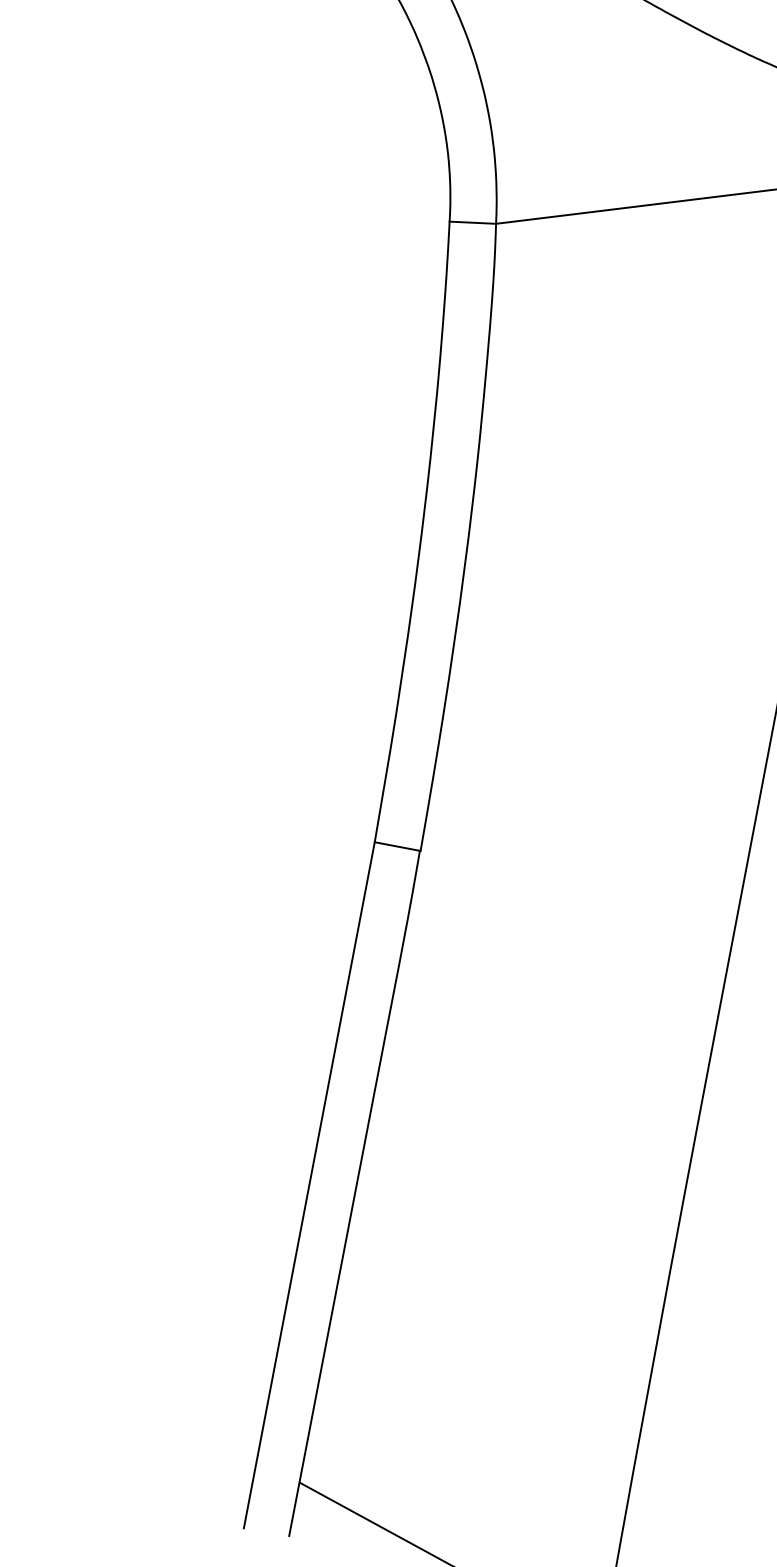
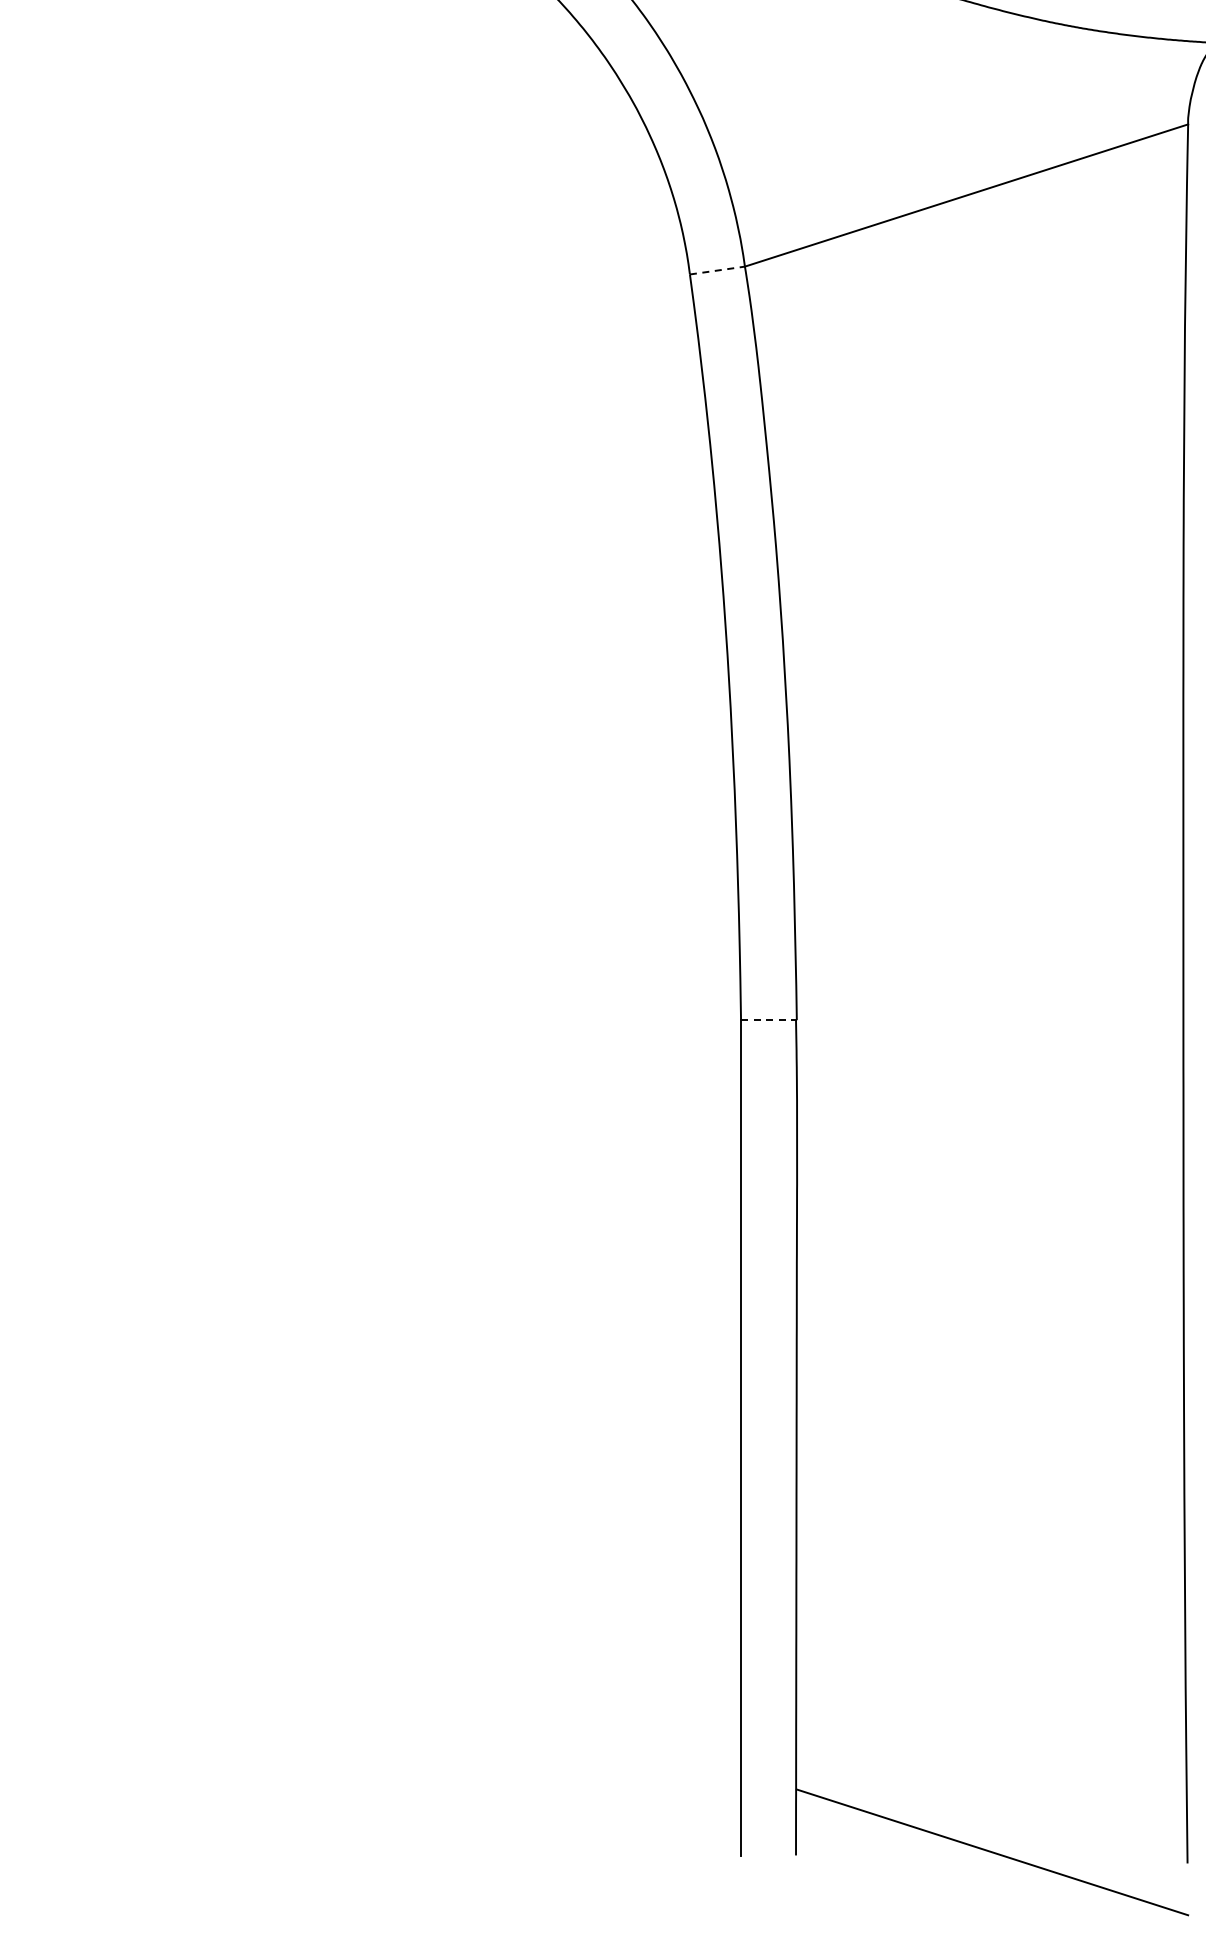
line: (472, 222) -> (717, 270), solid -> dashed
line: (397, 846) -> (768, 1020), solid -> dashed

